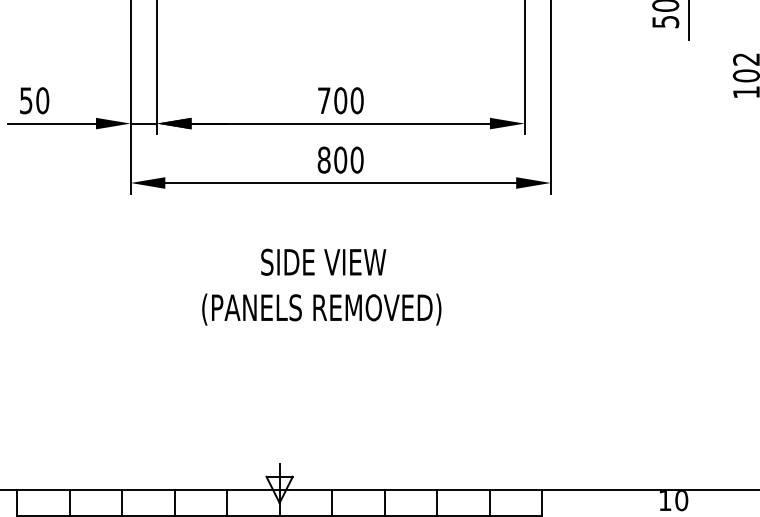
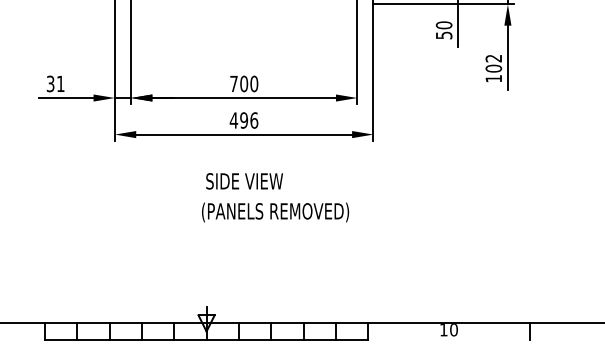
text: (34, 99) -> (55, 83), 50 -> 31
text: (339, 160) -> (243, 120), 800 -> 496
text: (323, 262) -> (244, 181), moved
text: (321, 309) -> (275, 212), moved

